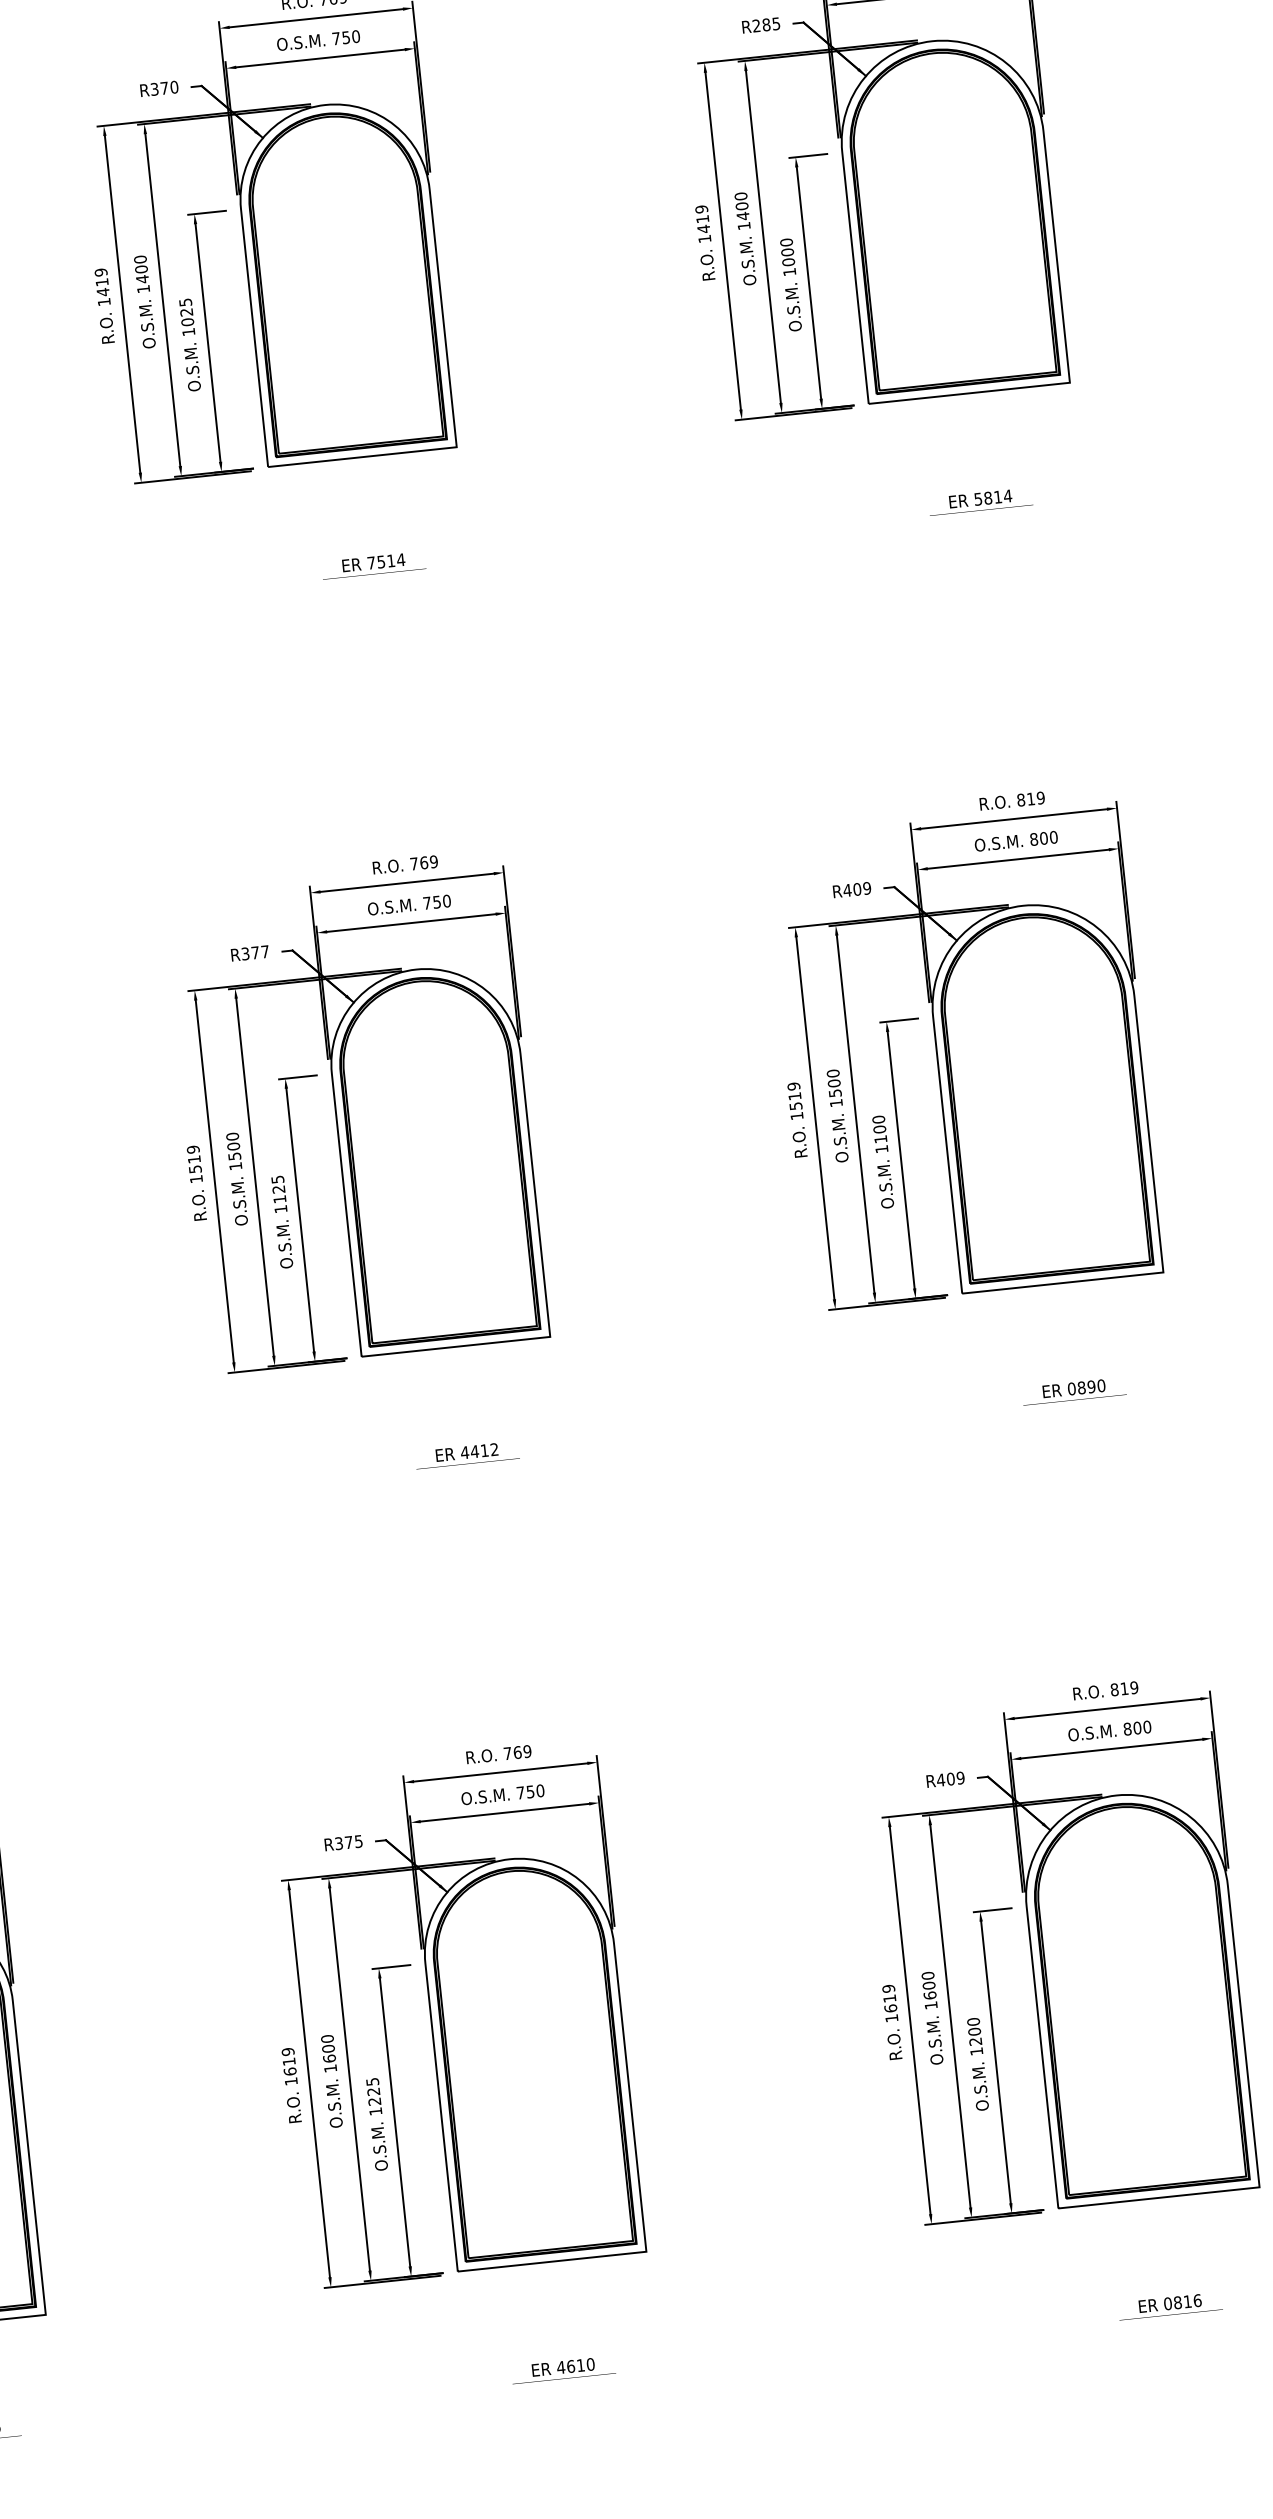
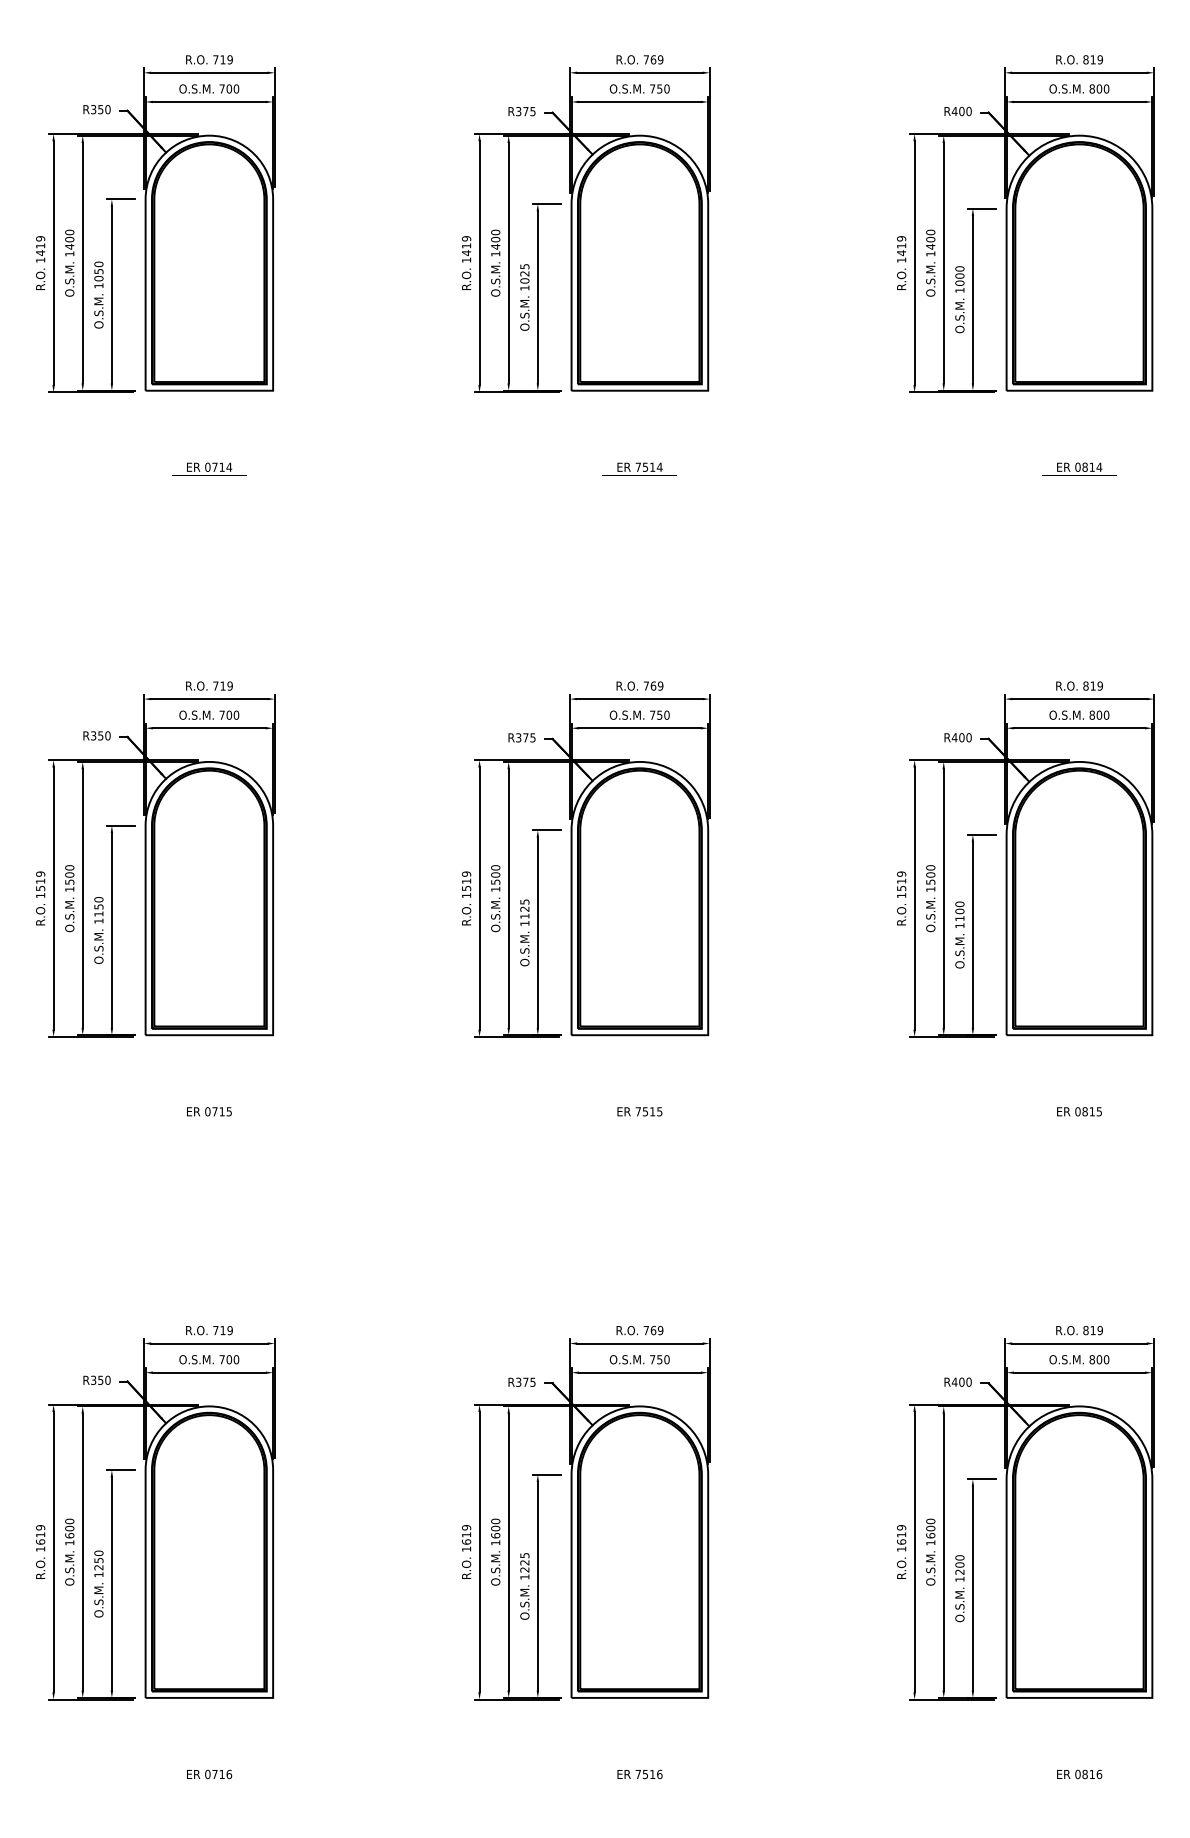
text: (765, 24) -> (961, 111), R285 -> R400
text: (173, 87) -> (532, 111), R370 -> R375
text: (977, 498) -> (1077, 466), 5814 -> 0814
text: (866, 888) -> (968, 737), R409 -> R400
text: (264, 951) -> (532, 737), R377 -> R375
text: (1096, 1386) -> (1095, 1111), 0890 -> 0815
text: (478, 1450) -> (648, 1111), 4412 -> 7515
text: (960, 1778) -> (968, 1382), R409 -> R400
text: (575, 2366) -> (648, 1774), 4610 -> 7516

